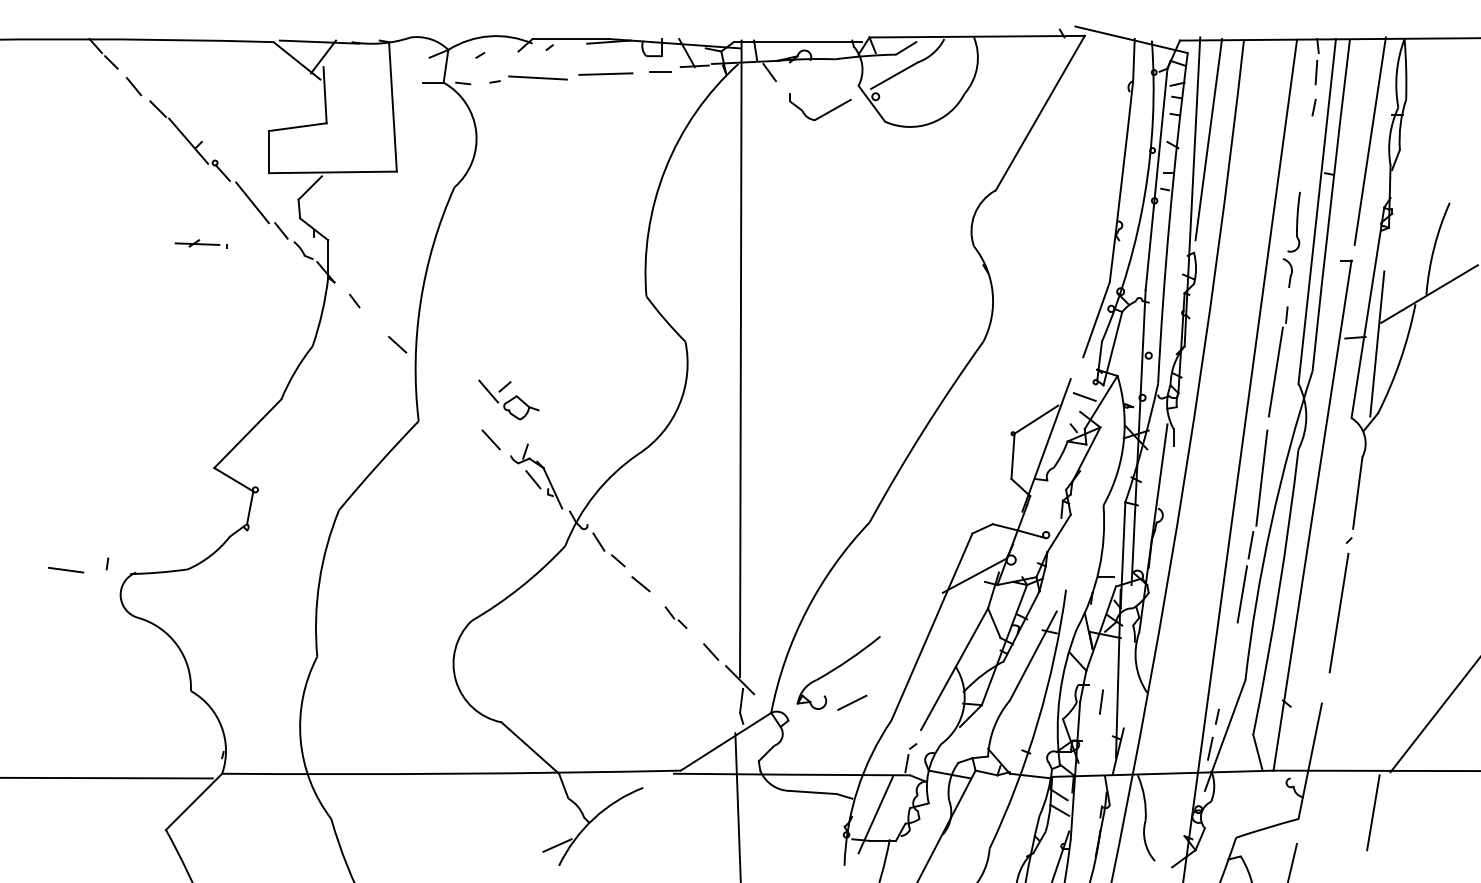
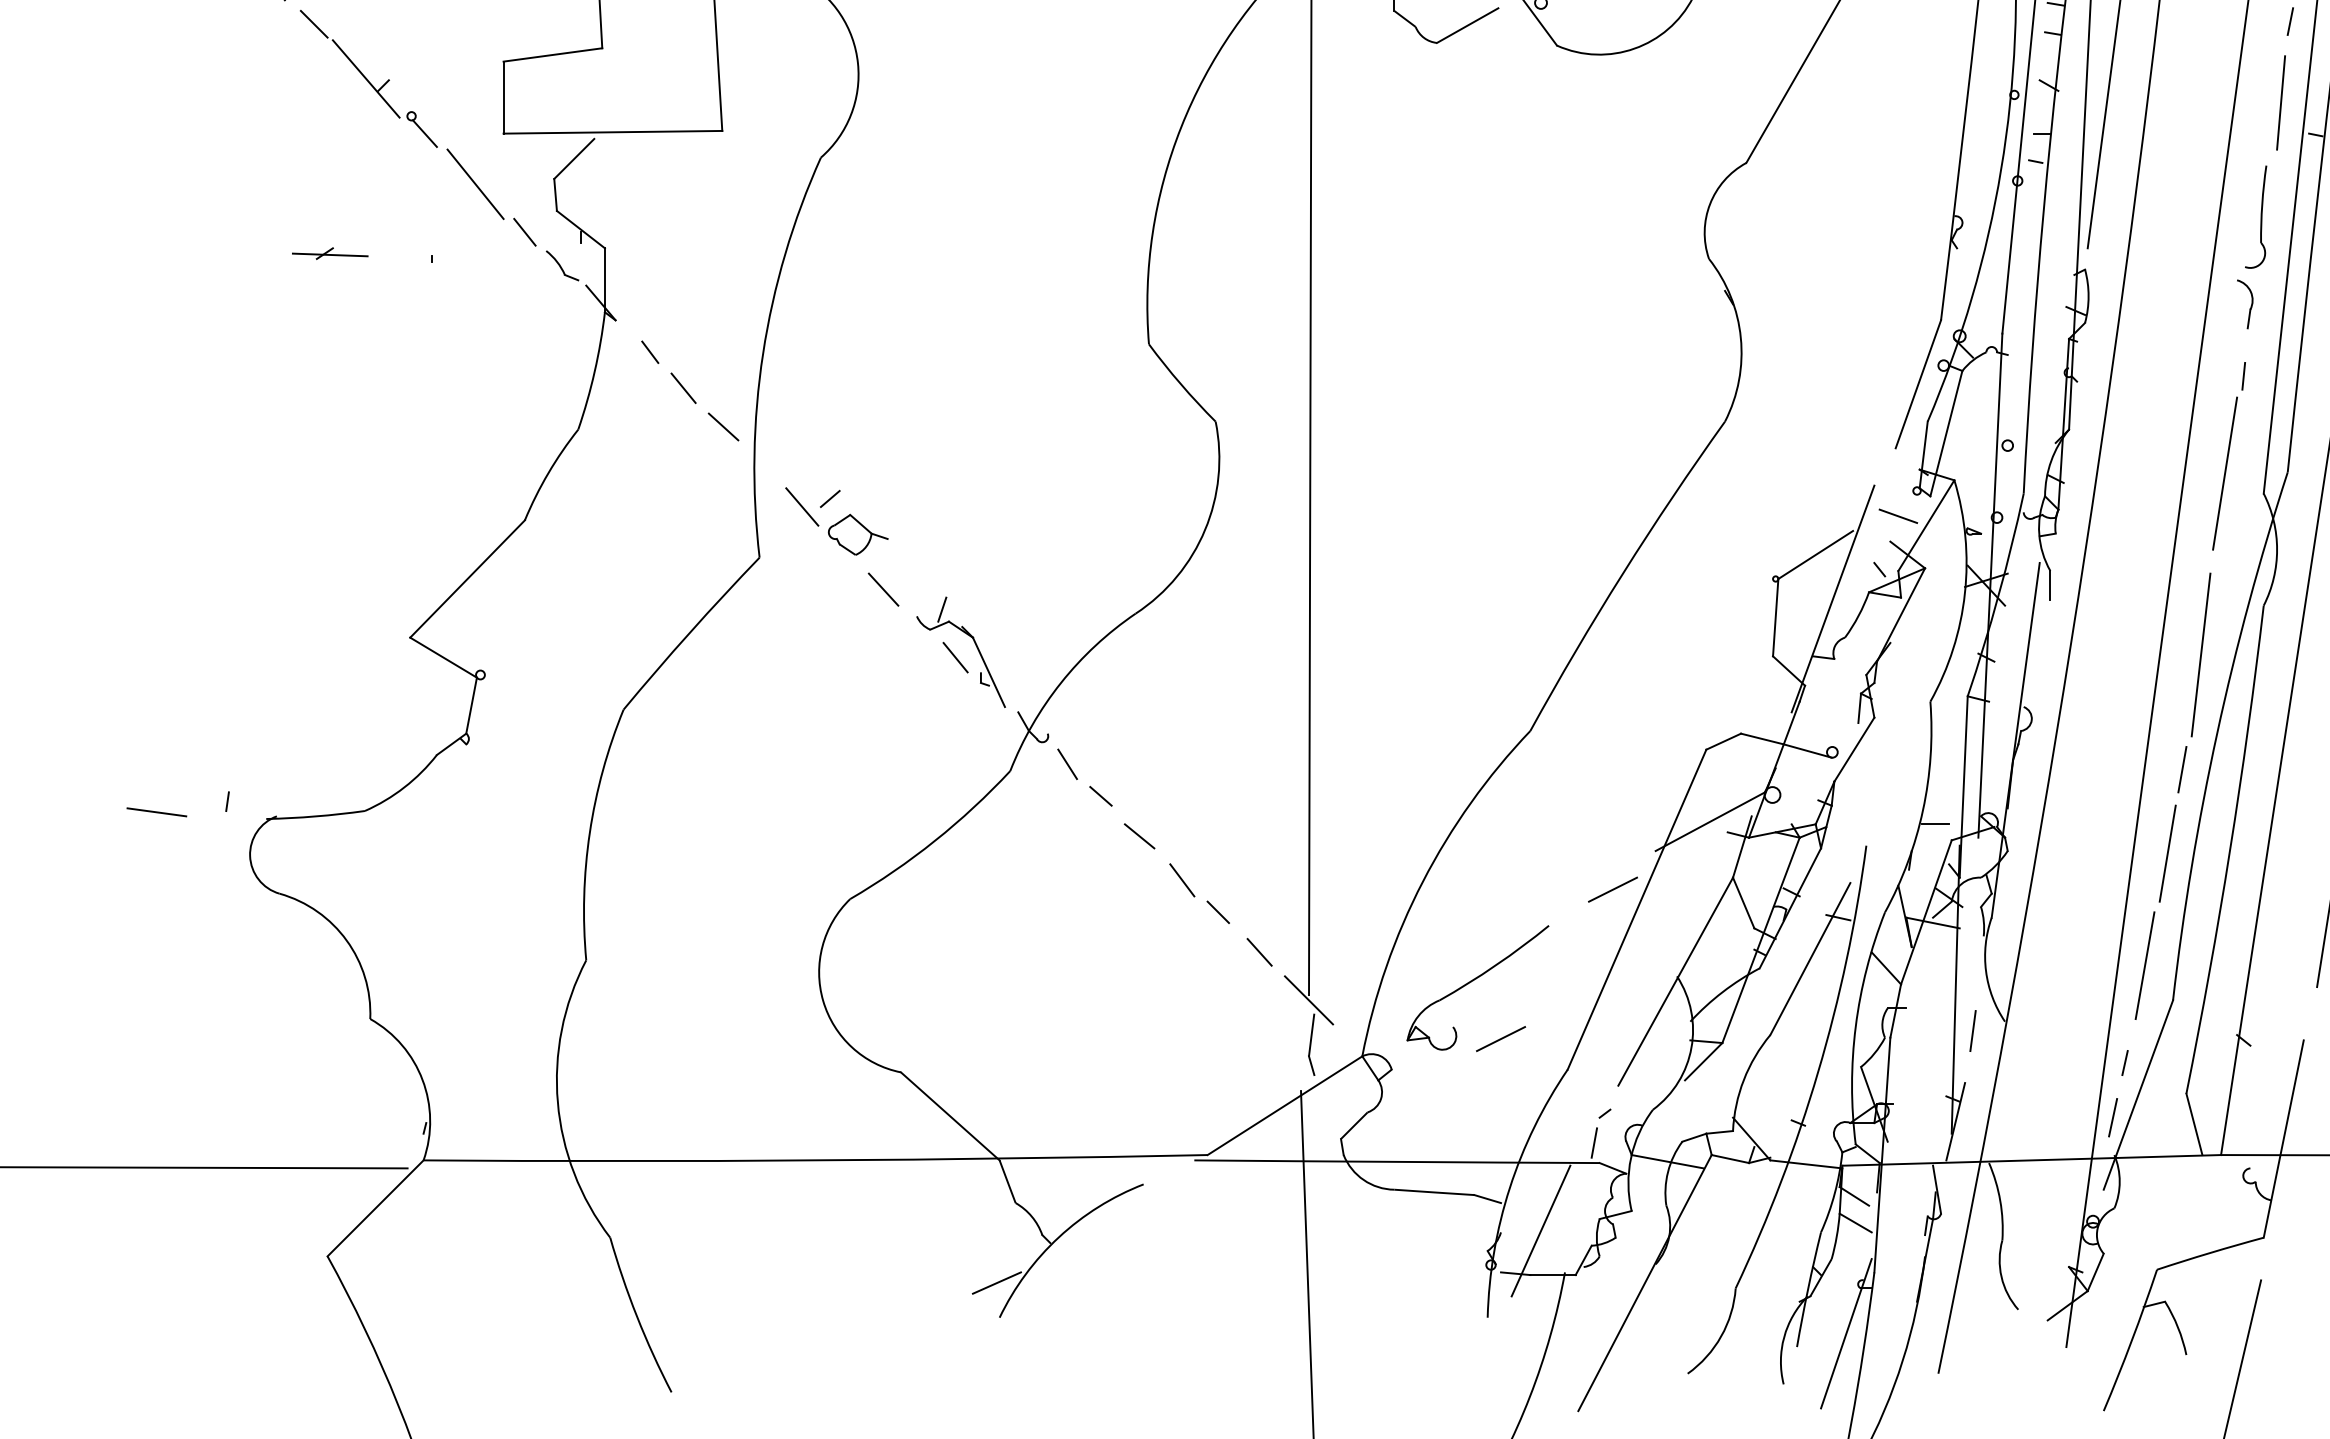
line: (1308, 154) -> (2280, 101), added
part: (197, 243) -> (330, 253), moved
line: (374, 321) -> (684, 387), added
part: (508, 399) -> (836, 520), moved
line: (917, 615) -> (1612, 889), added
part: (675, 617) -> (1198, 893), size x1.67
line: (1228, 659) -> (2144, 965), added
line: (1101, 701) -> (1973, 1029), moved

